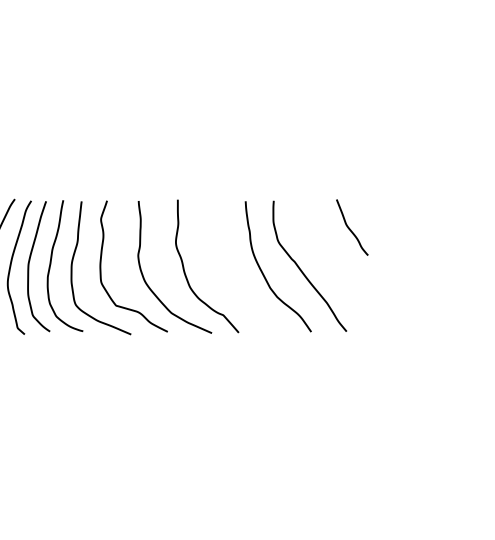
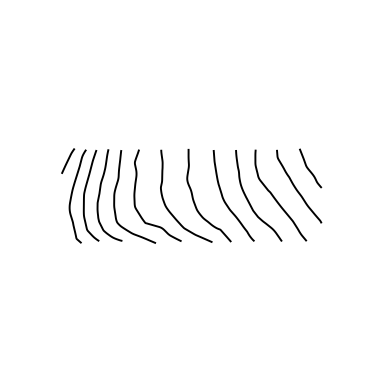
curve: (332, 254) -> (296, 187), added
curve: (229, 270) -> (224, 198), added

